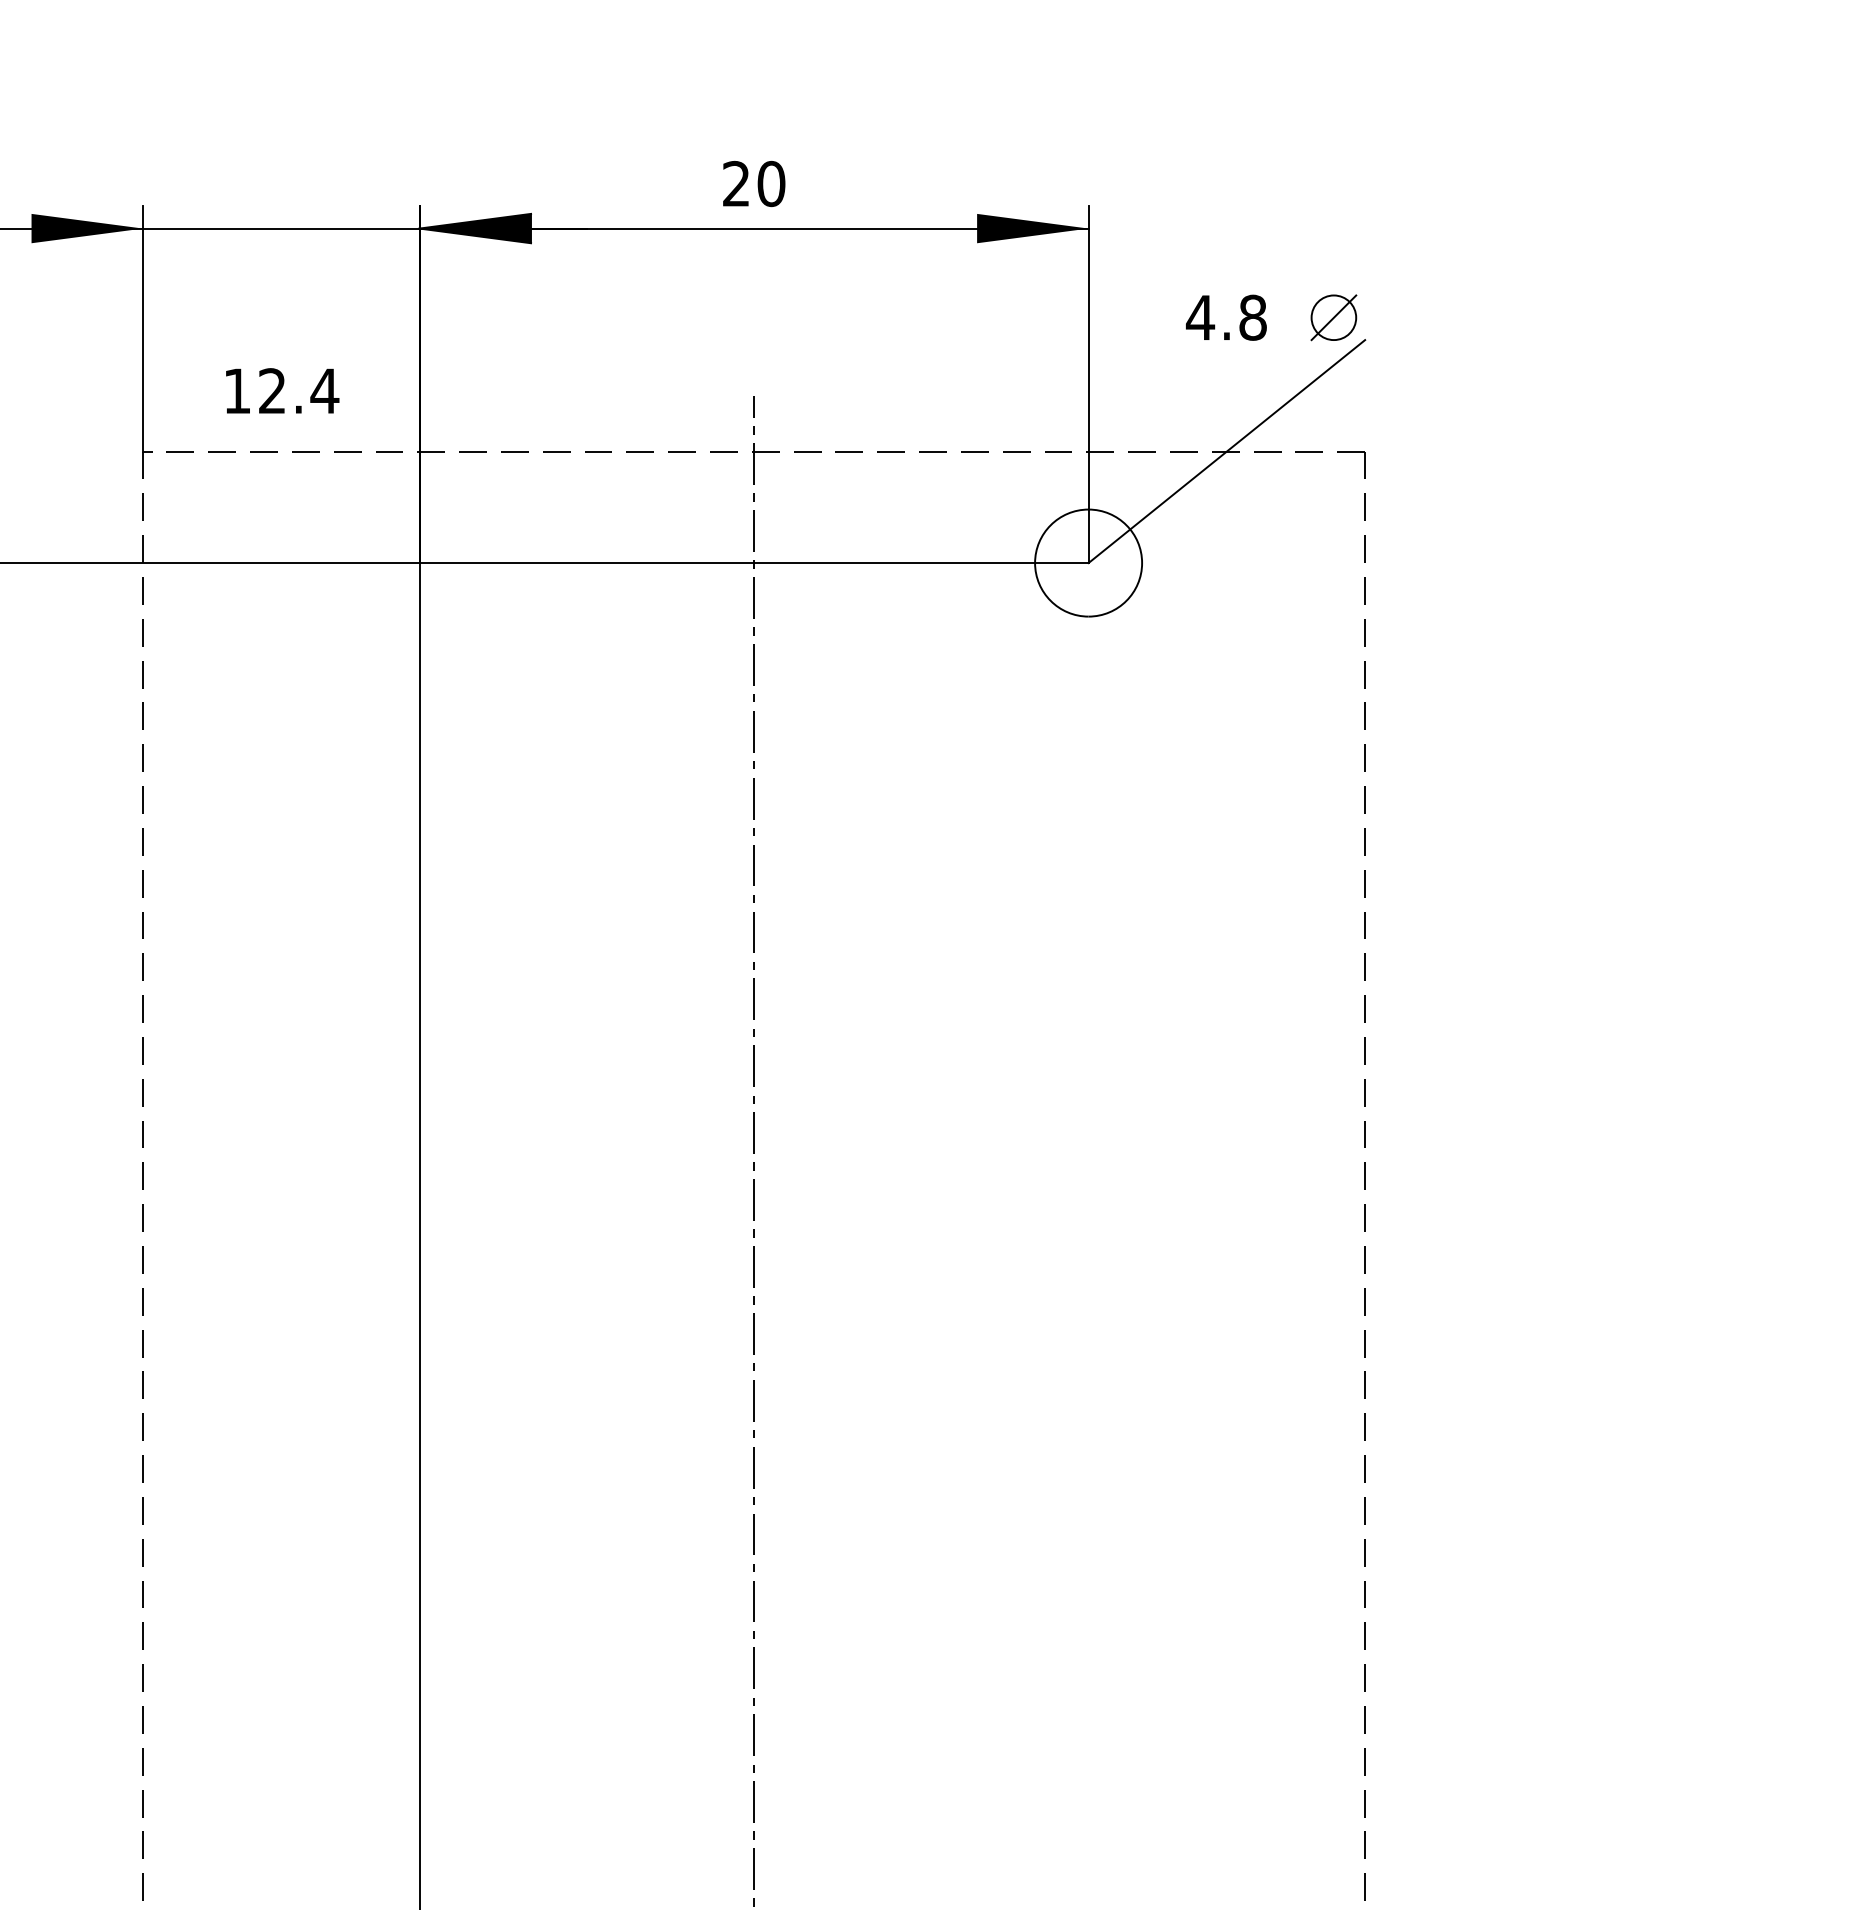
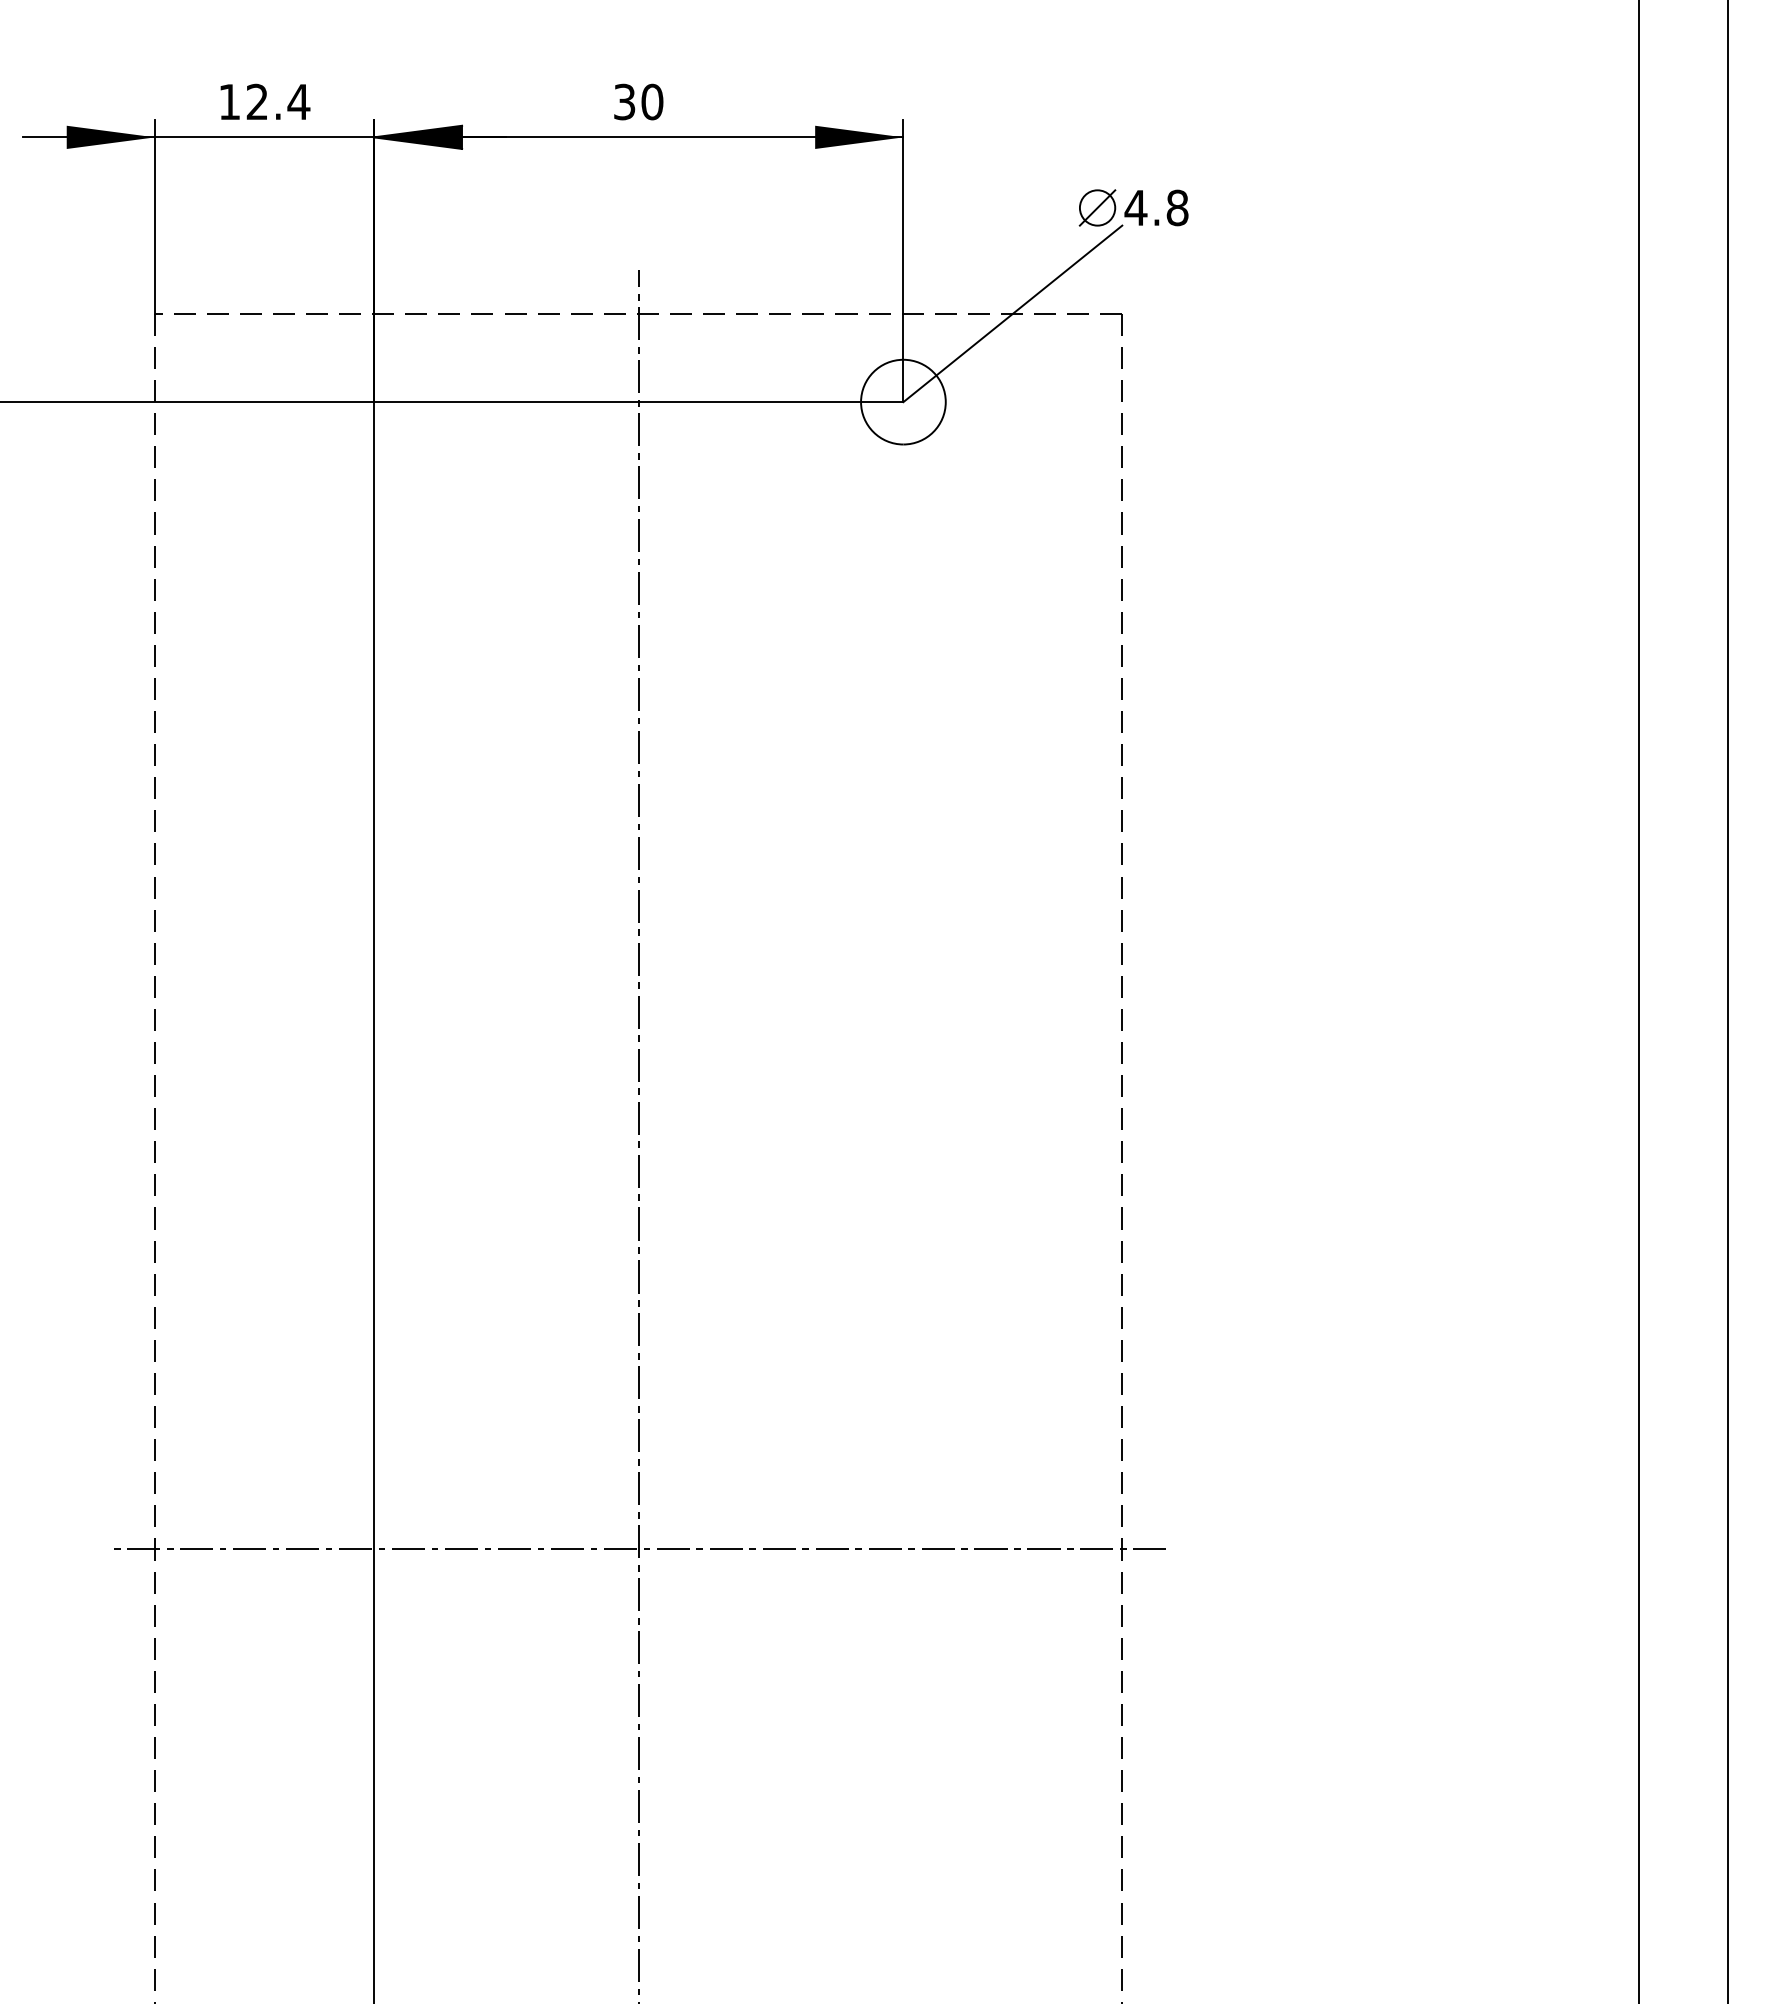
text: (736, 184) -> (624, 102), 20 -> 30
text: (1226, 317) -> (1156, 207), moved
text: (282, 390) -> (265, 101), moved

